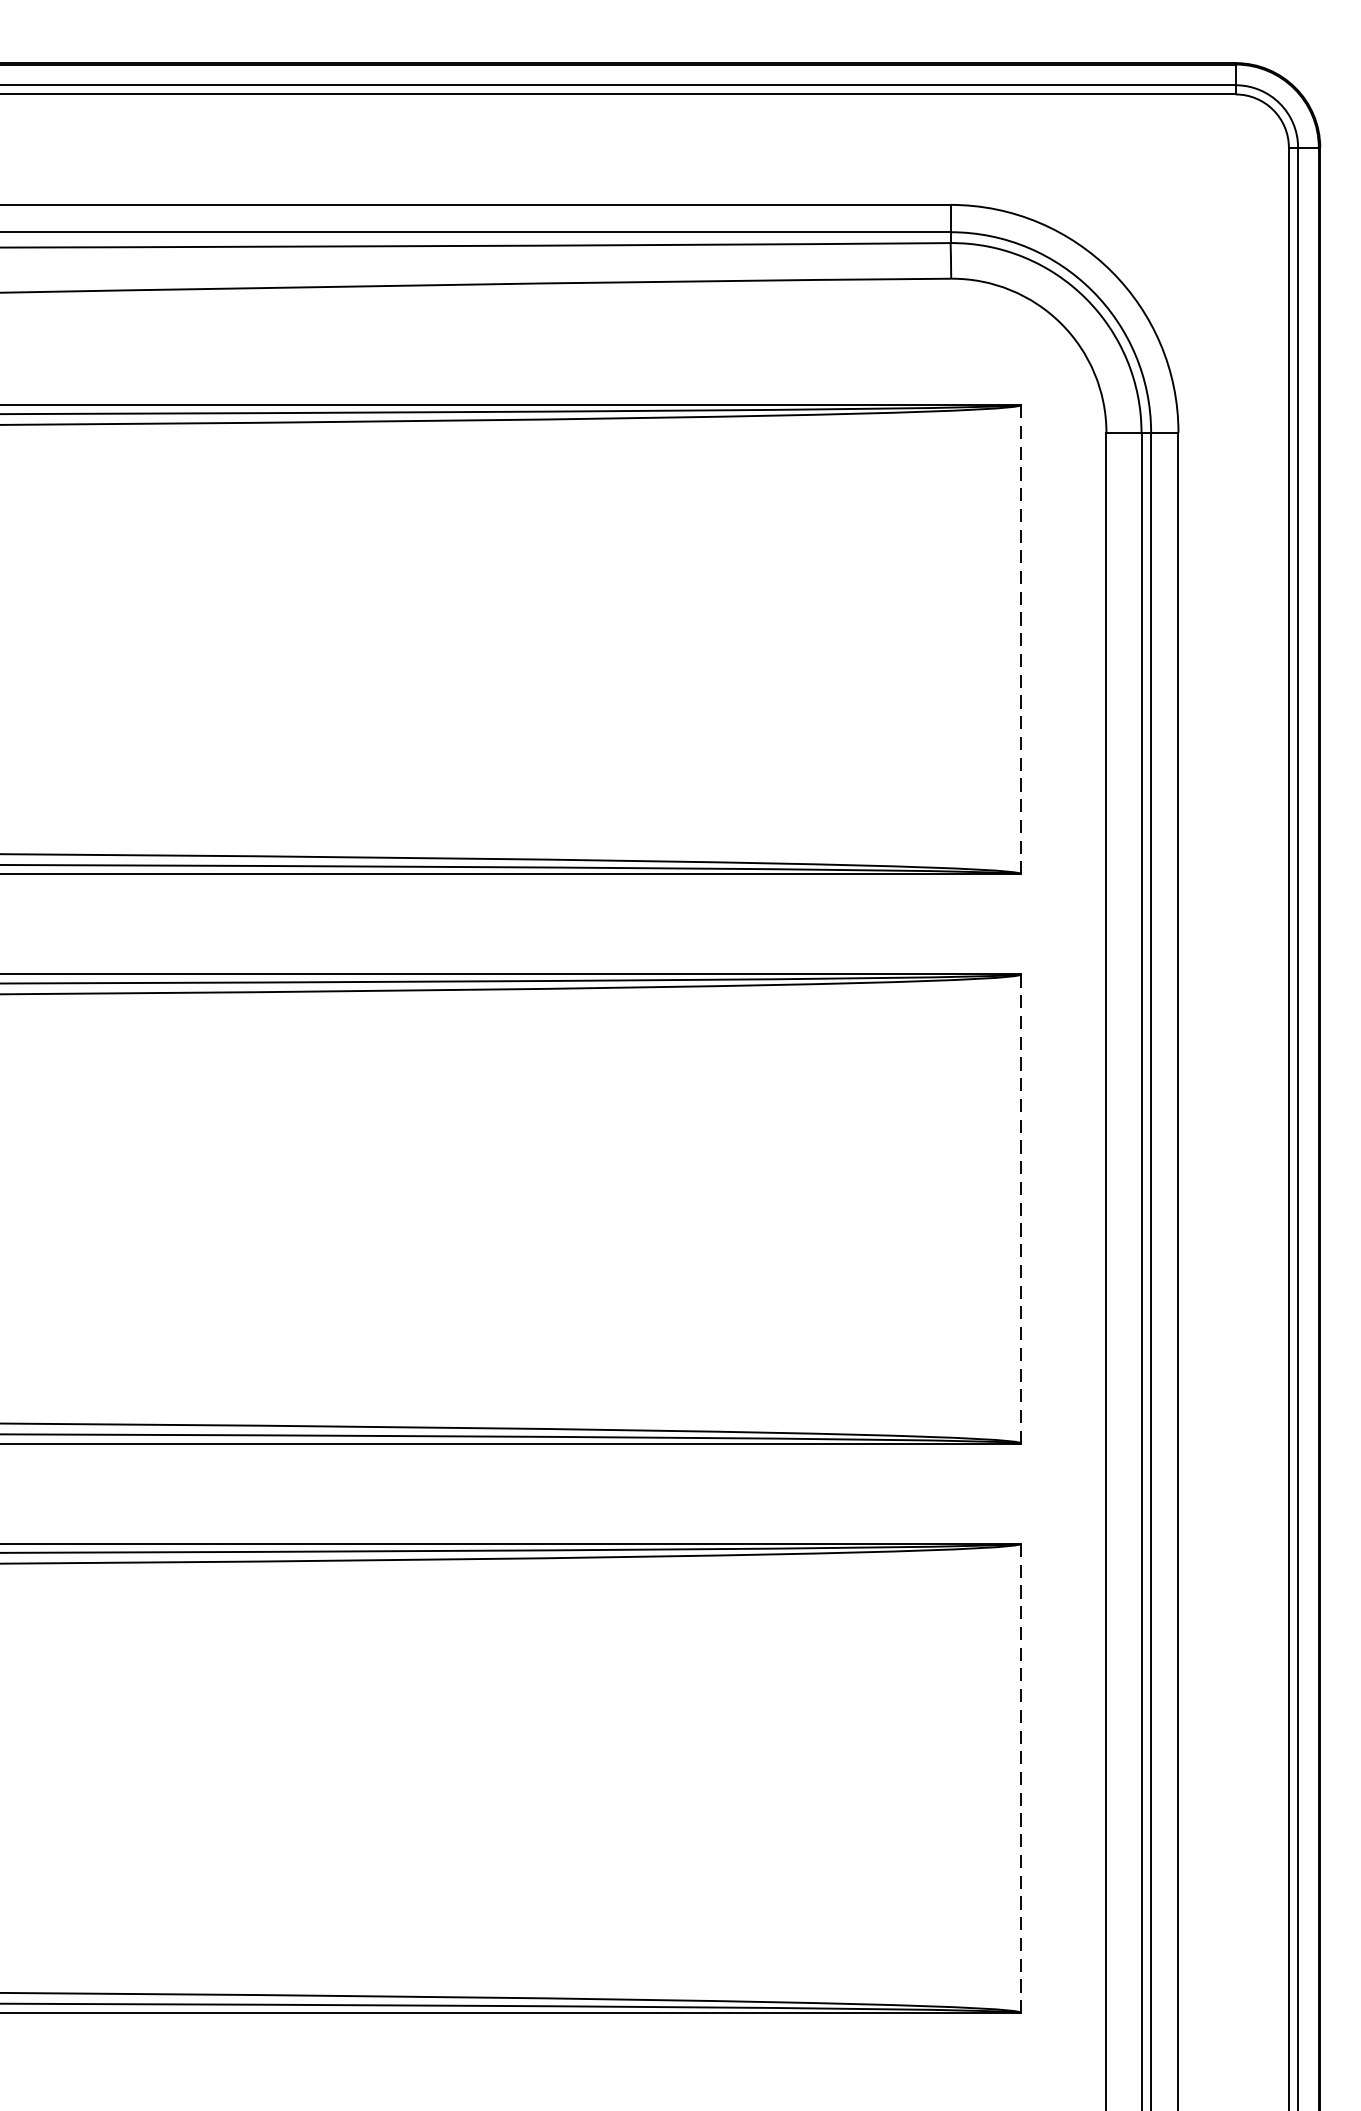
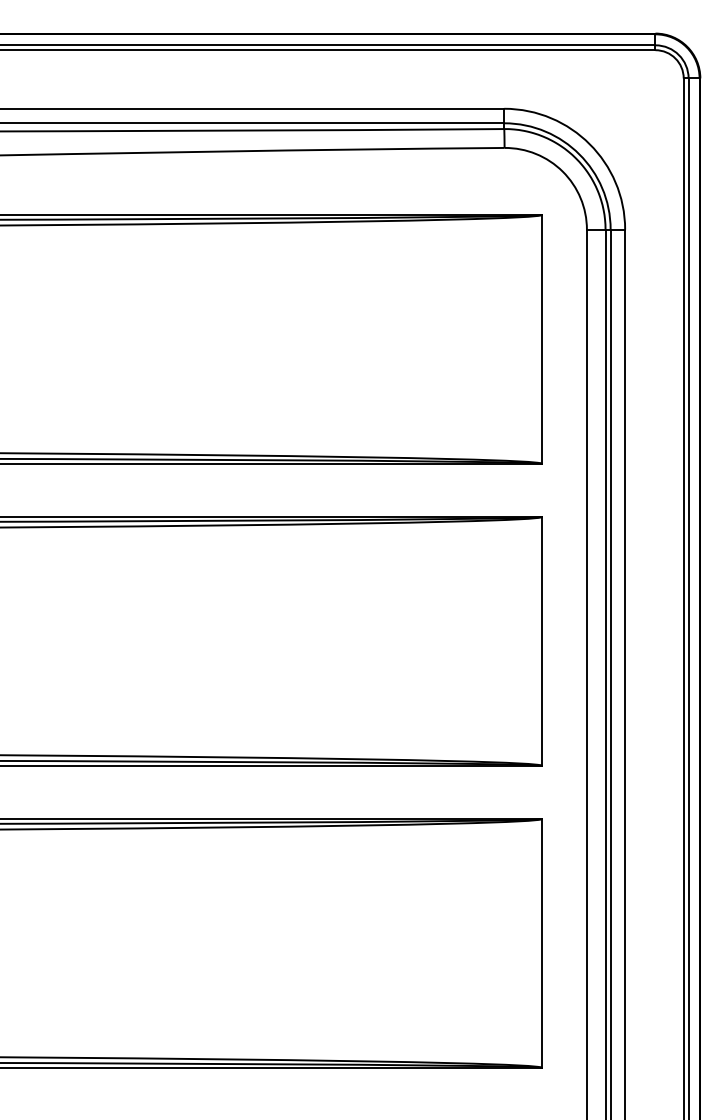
line: (1020, 639) -> (541, 339), dashed -> solid
line: (1020, 1209) -> (541, 641), dashed -> solid
line: (1020, 1778) -> (541, 943), dashed -> solid

